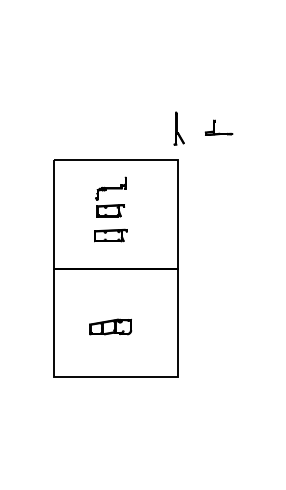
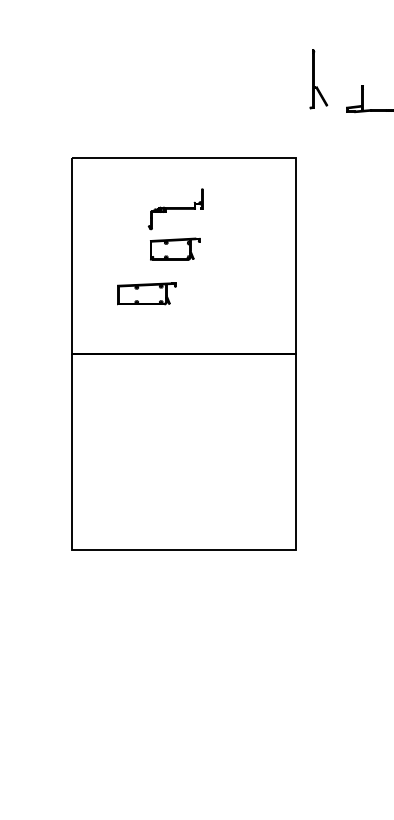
part: (178, 128) -> (317, 78), moved
part: (110, 235) -> (146, 293), moved
part: (110, 326) -> (174, 457), removed

